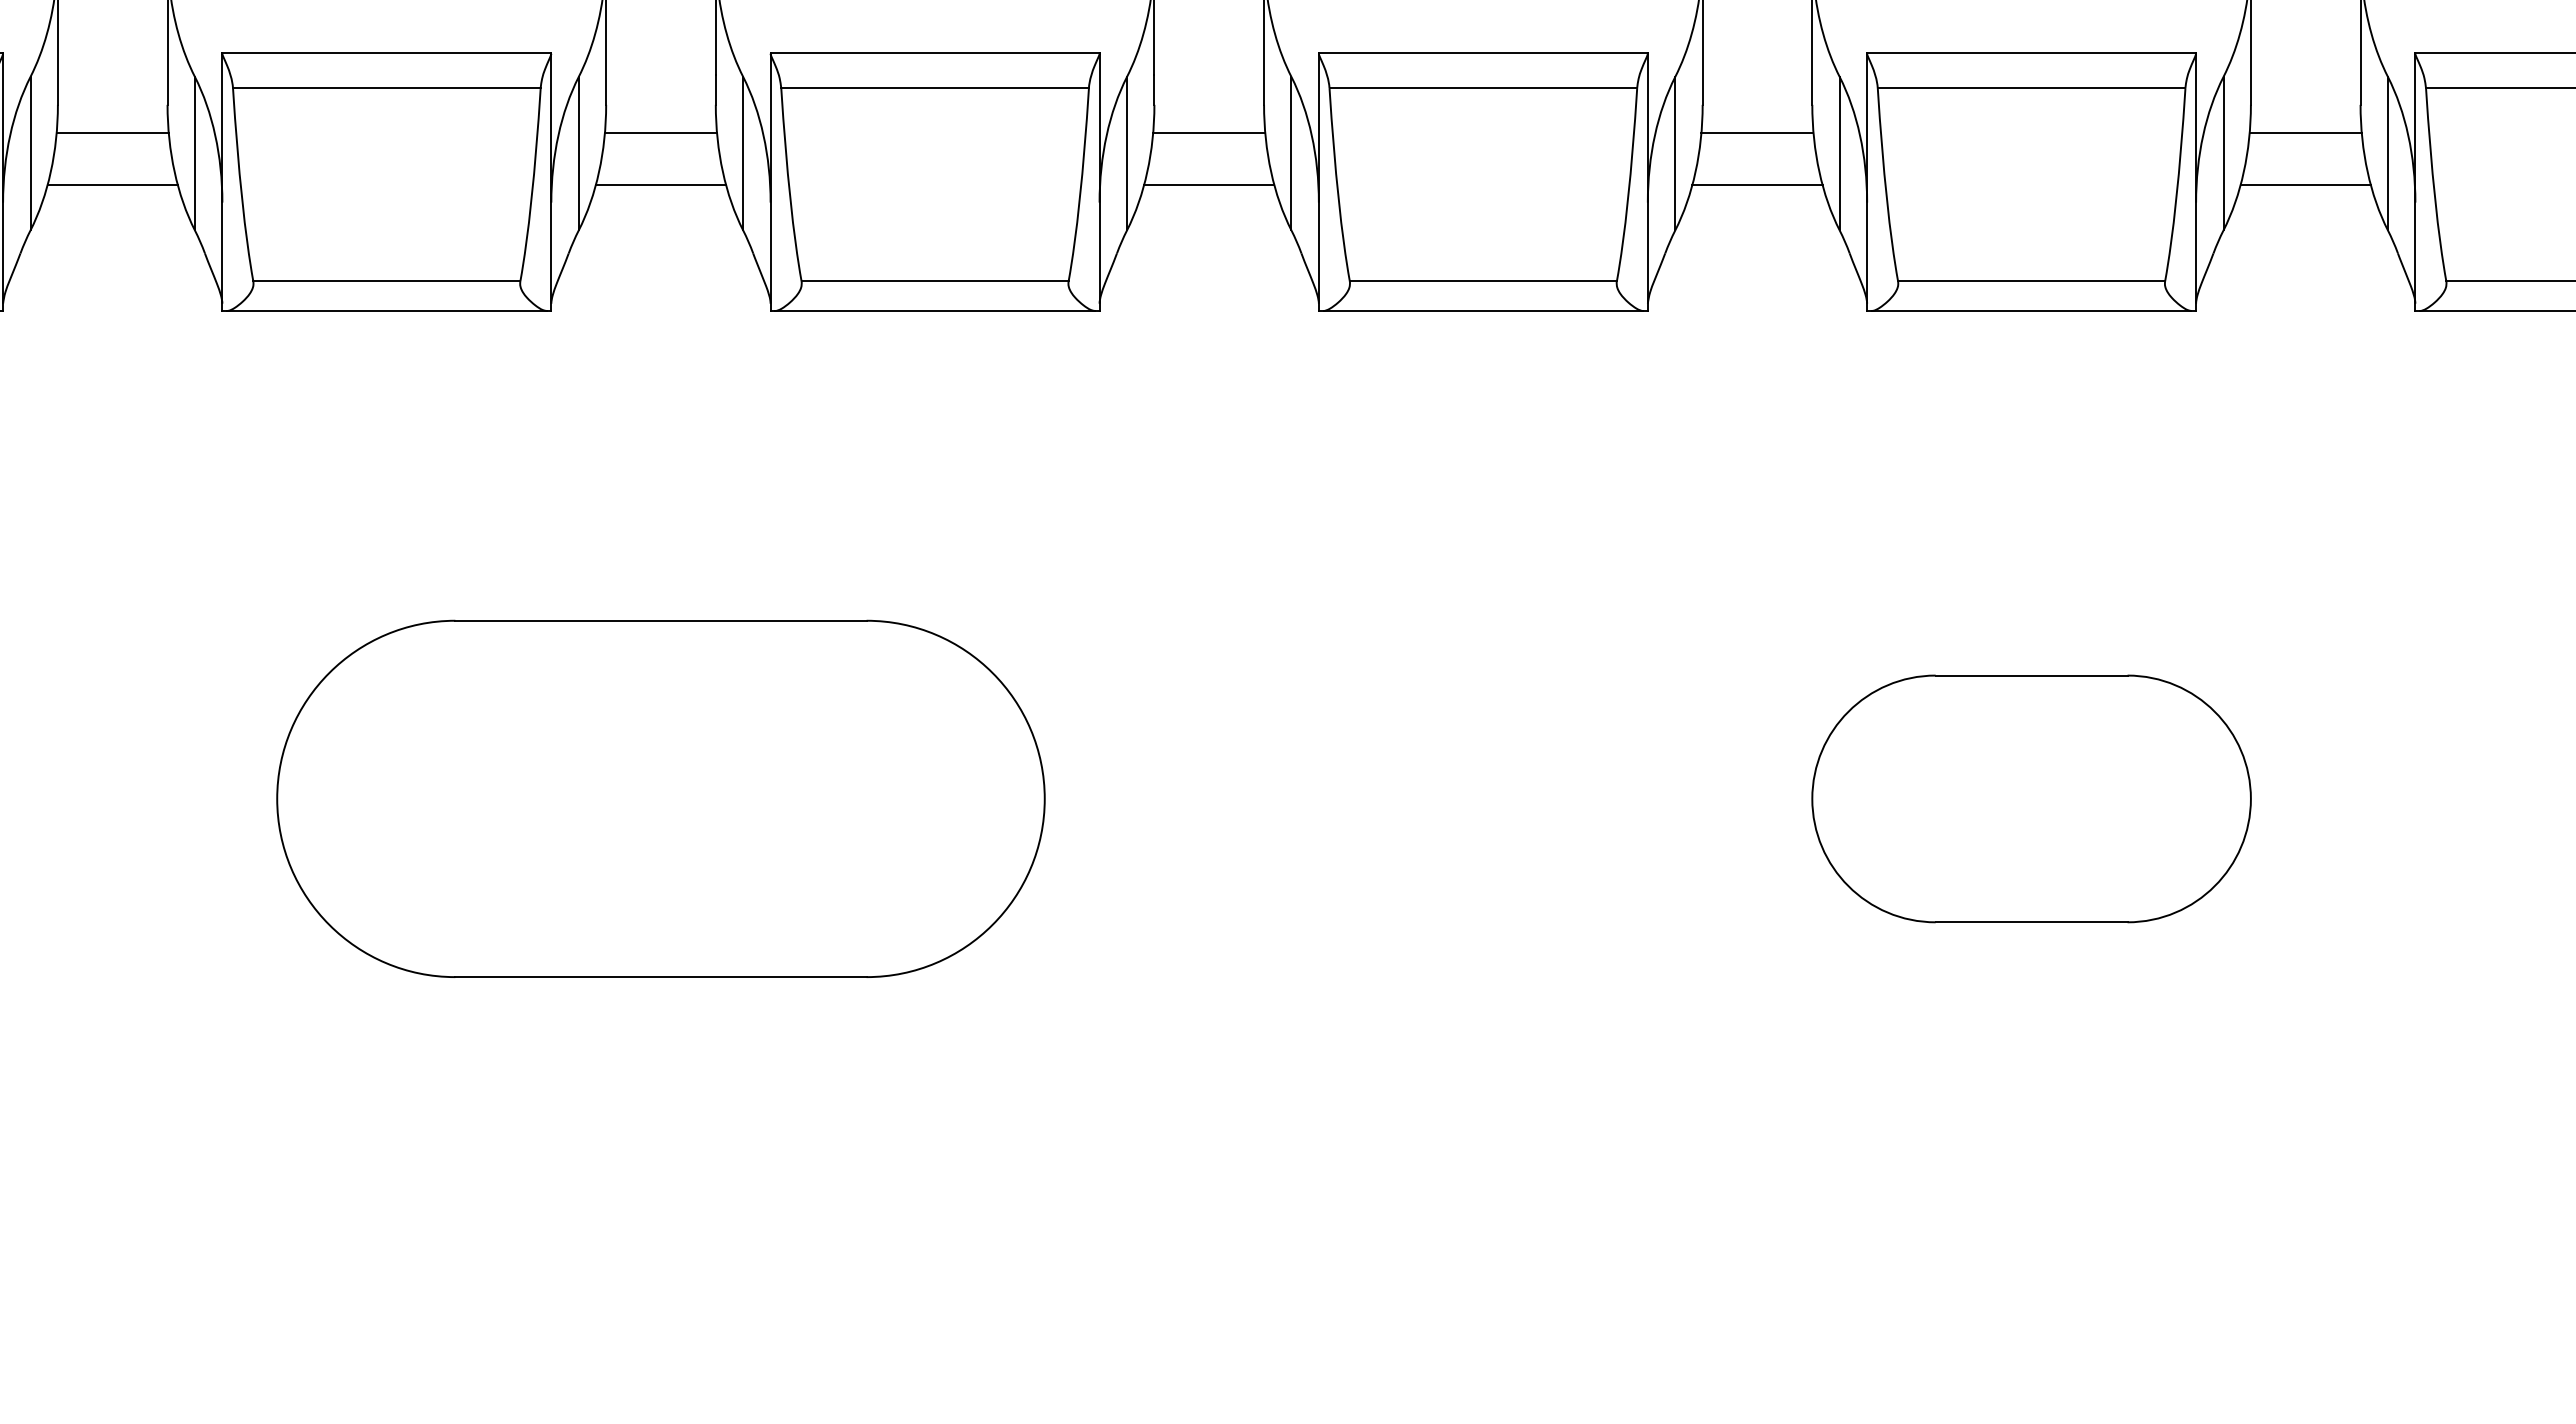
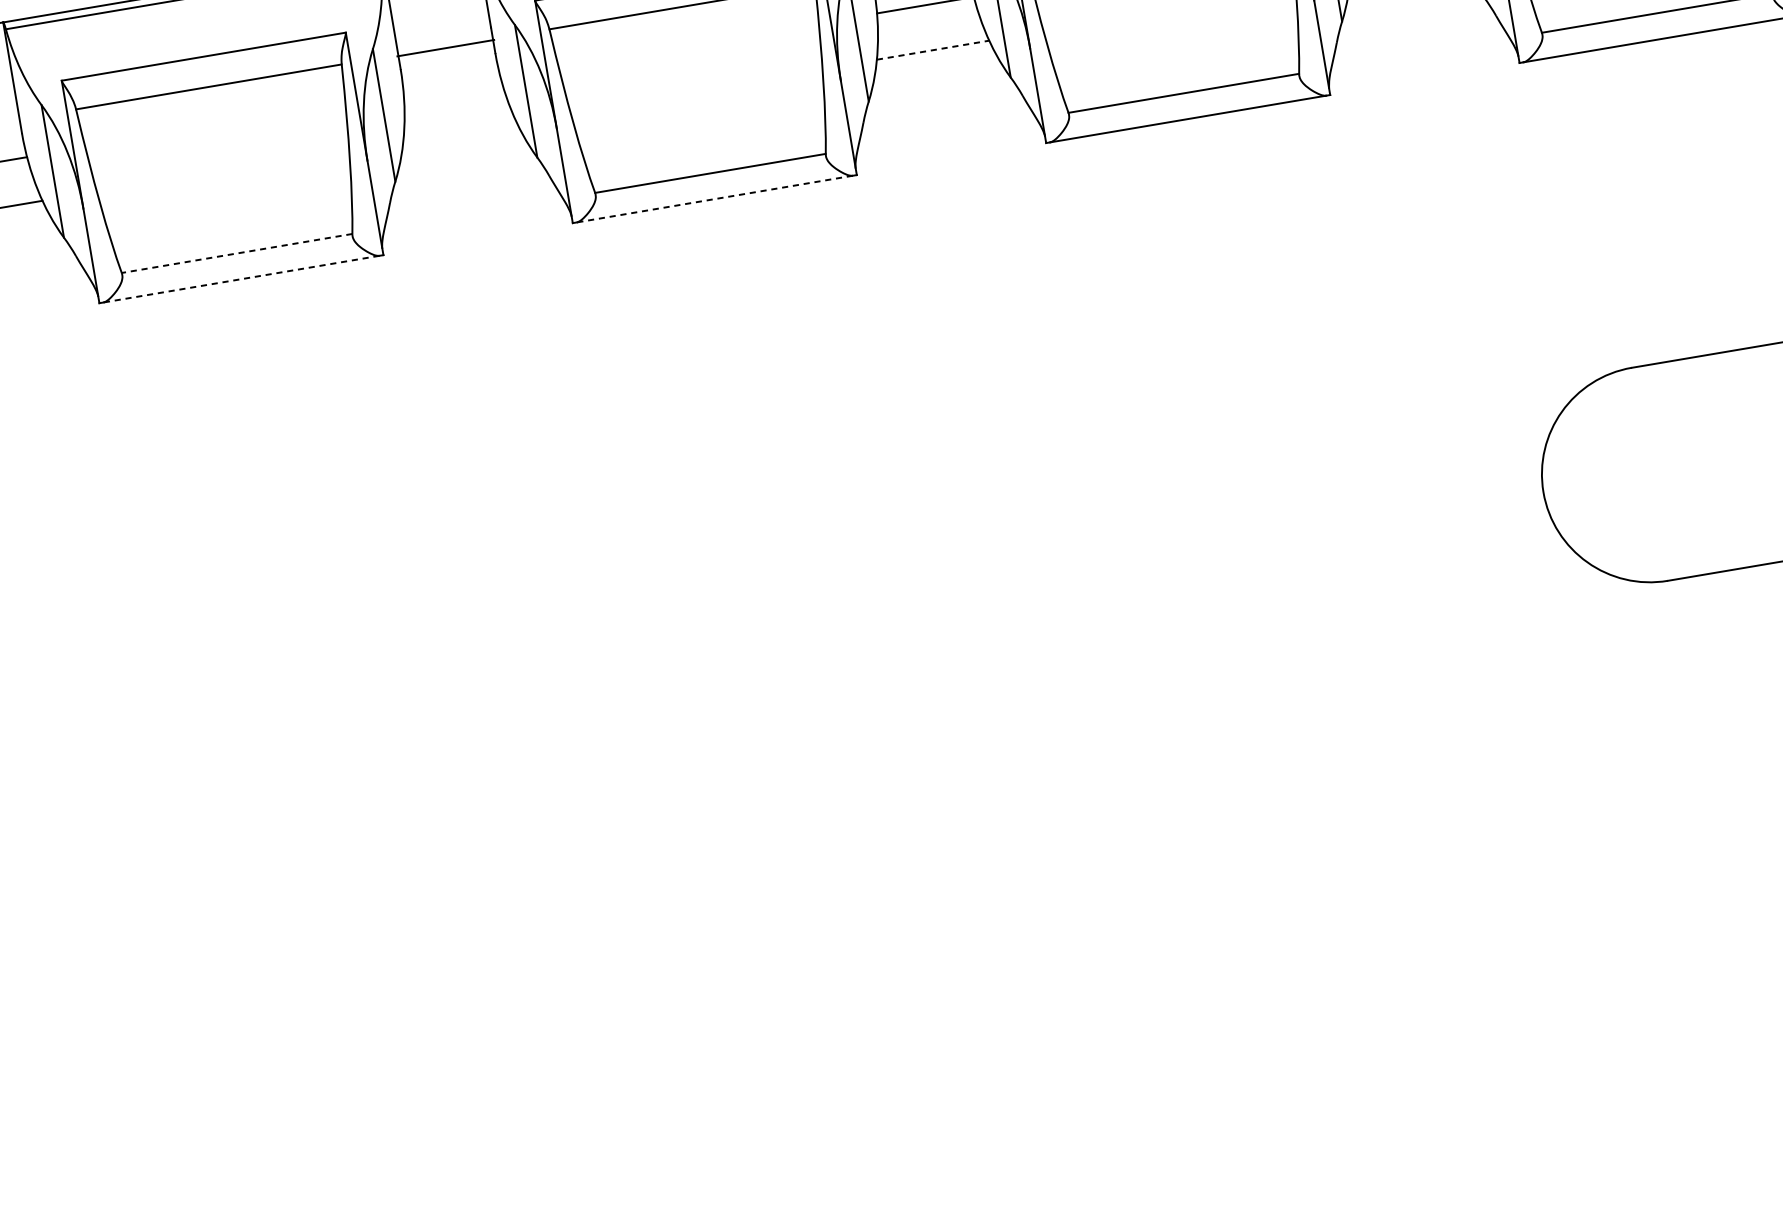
line: (660, 132) -> (445, 47), moved
line: (660, 184) -> (459, 129), removed
line: (1209, 184) -> (933, 49), solid -> dashed
line: (386, 281) -> (236, 253), solid -> dashed
line: (386, 311) -> (241, 279), solid -> dashed
line: (935, 311) -> (715, 199), solid -> dashed
part: (660, 798) -> (548, 660), removed

